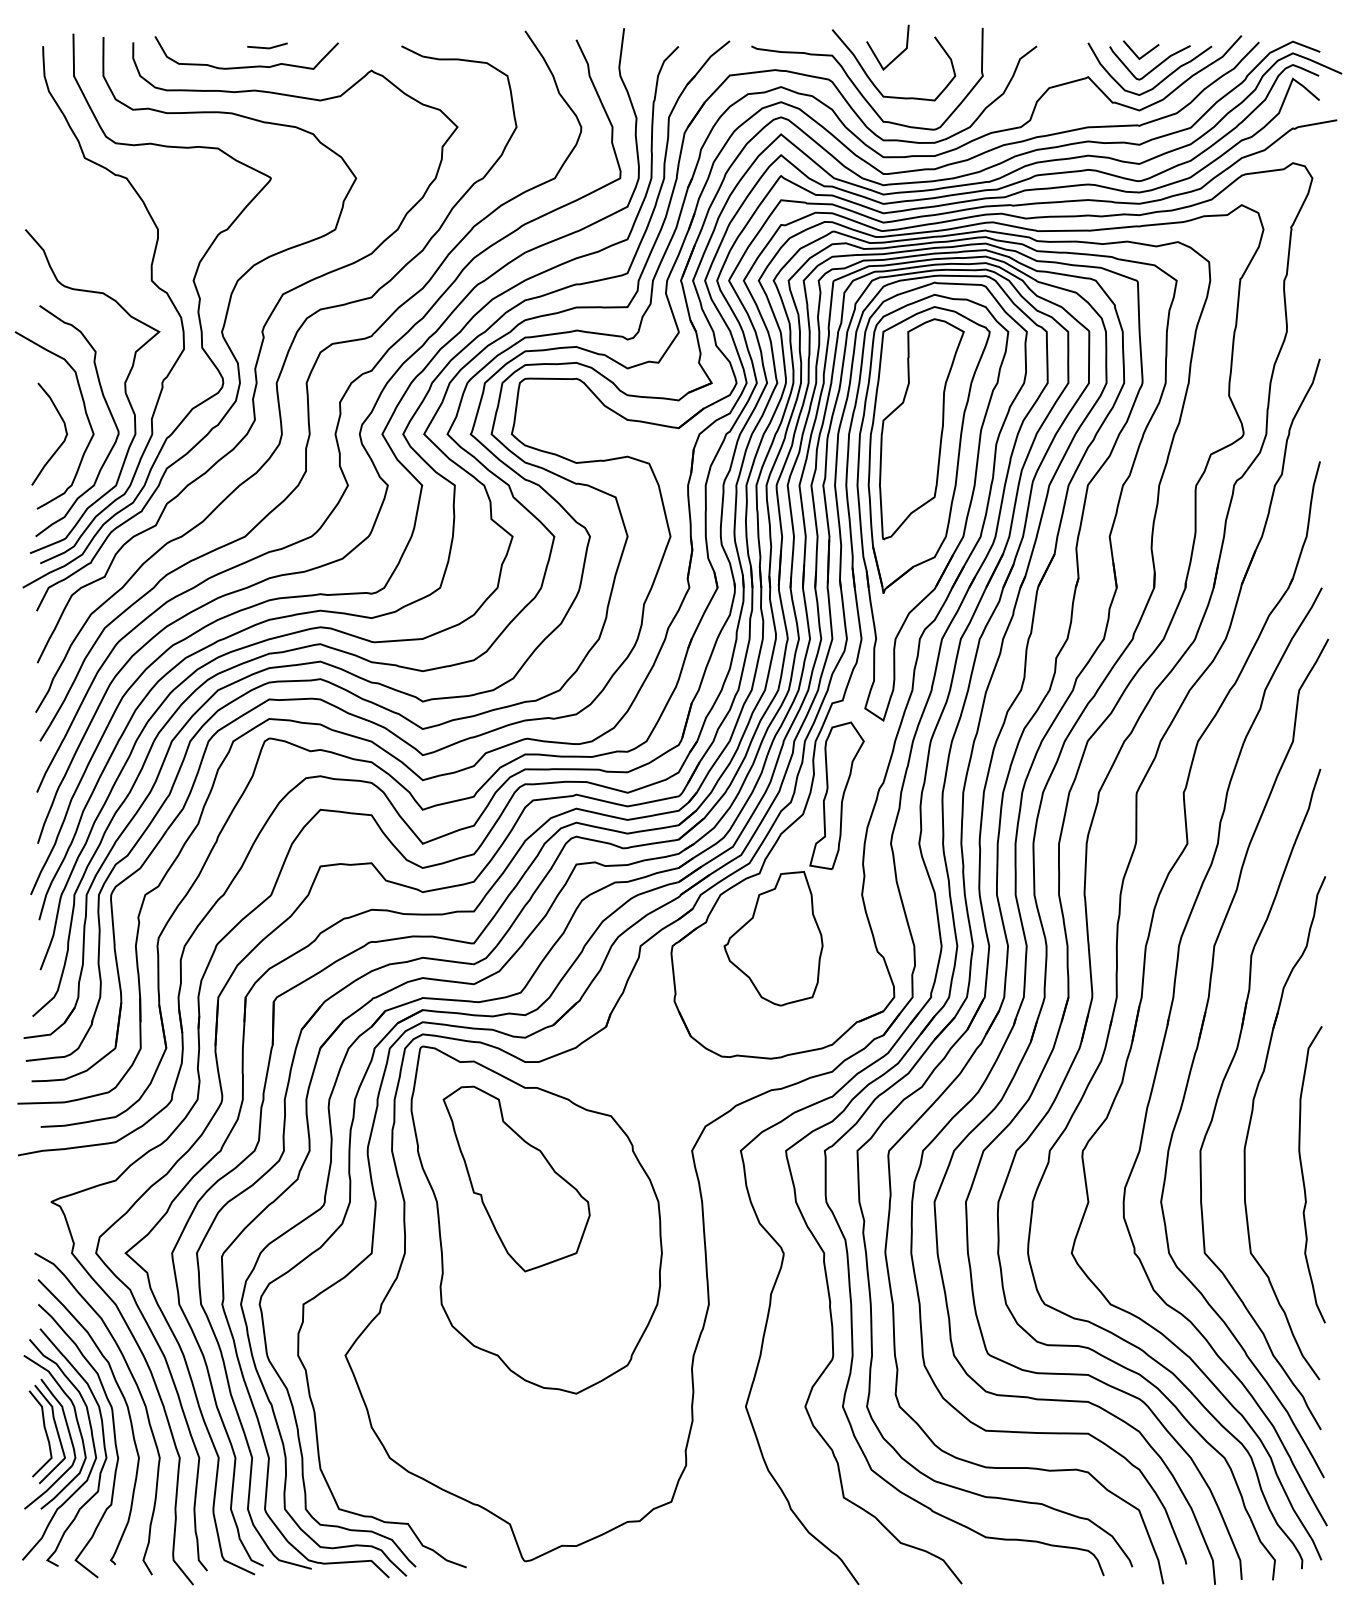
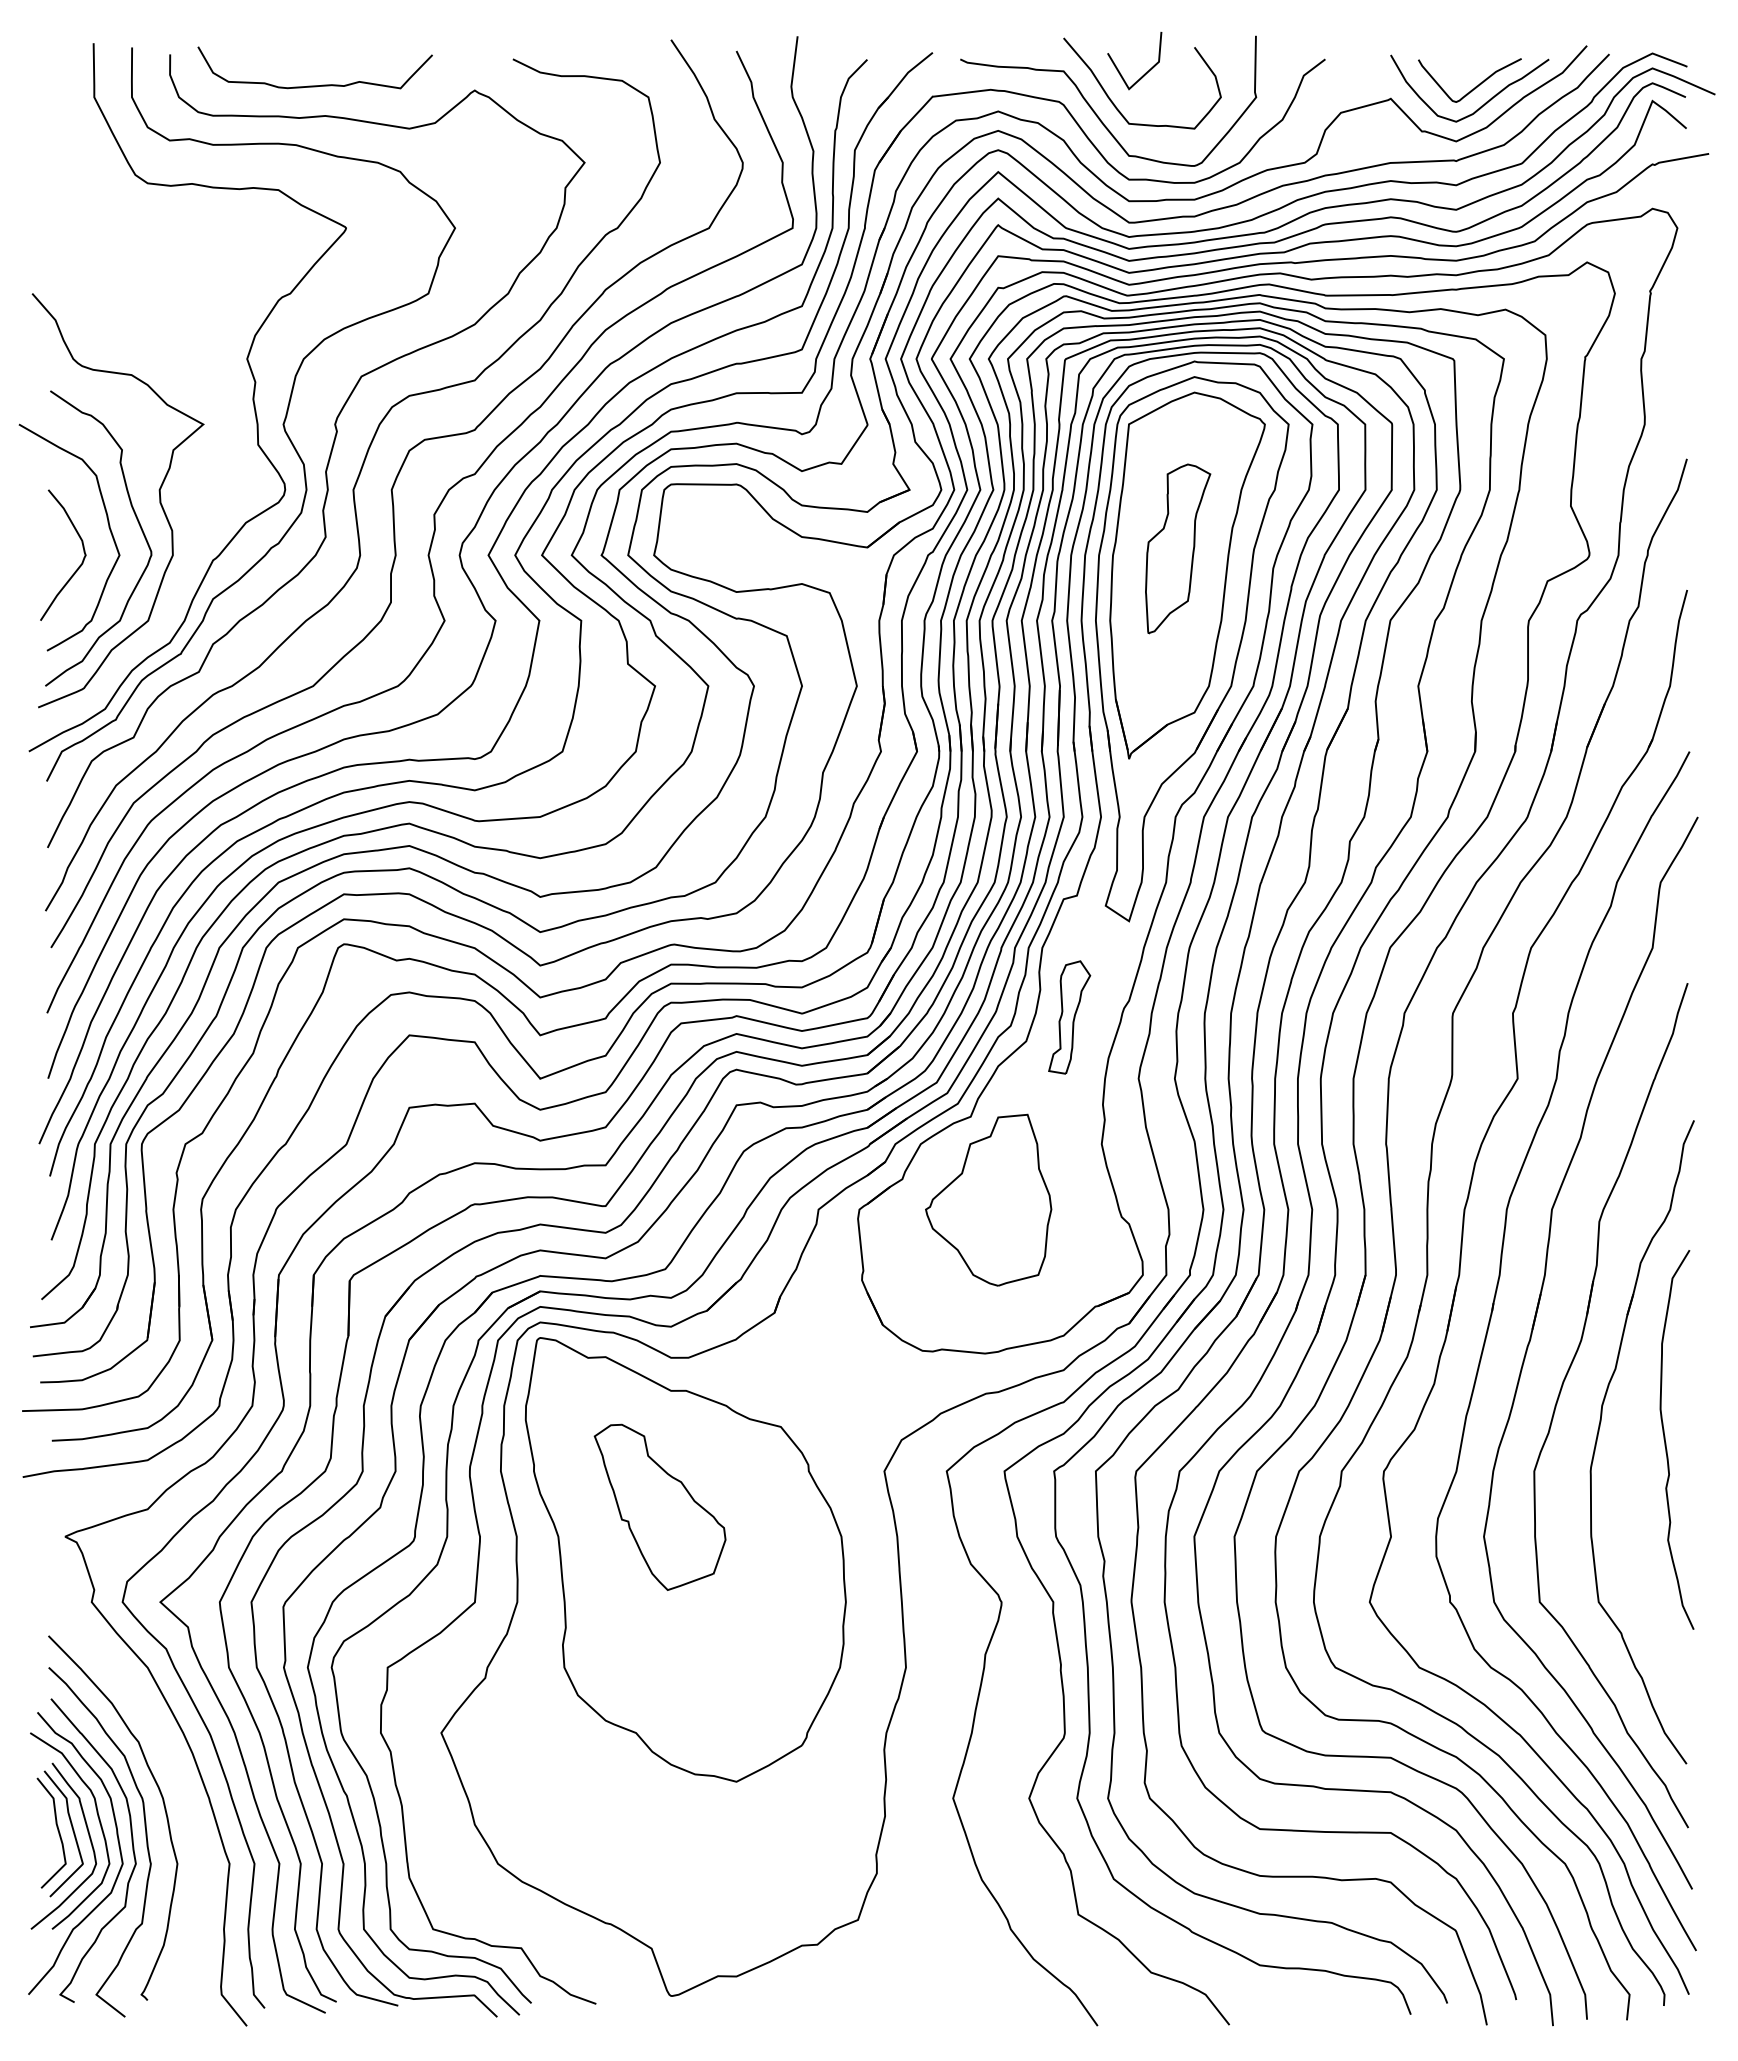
line: (265, 47) -> (339, 60), removed
line: (1144, 54) -> (1462, 69), removed
curve: (151, 281) -> (193, 360), removed
part: (921, 428) -> (1177, 548), size x0.6
part: (836, 795) -> (1069, 1017), size x0.6
curve: (1303, 1176) -> (1666, 1442), moved
part: (516, 1179) -> (659, 1507), size x0.7
curve: (140, 1396) -> (179, 1785), removed

